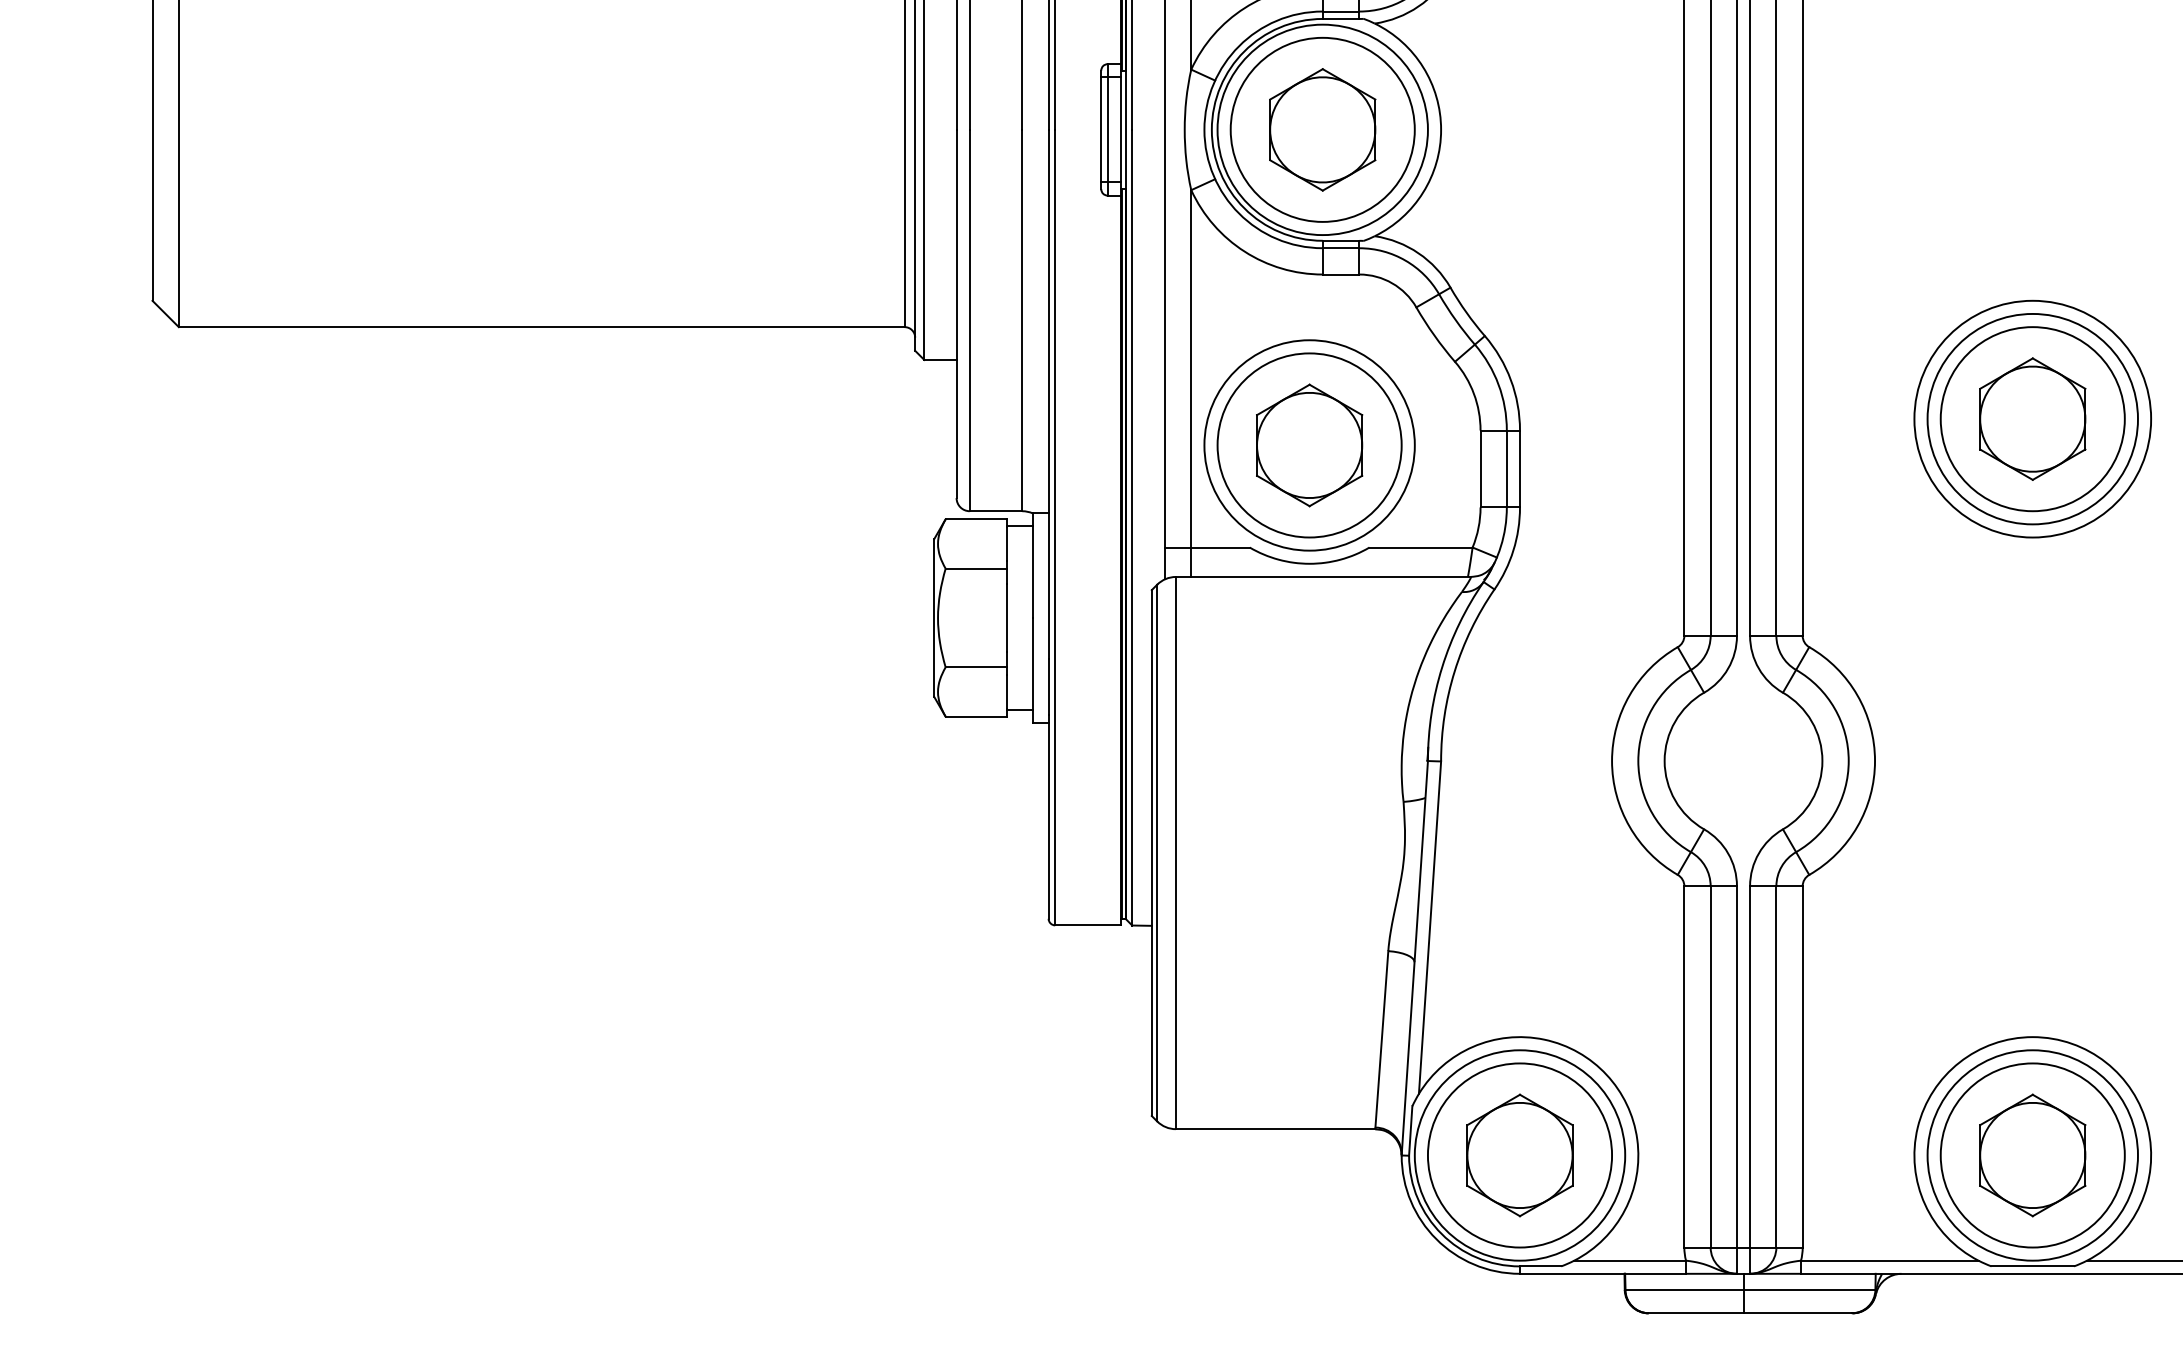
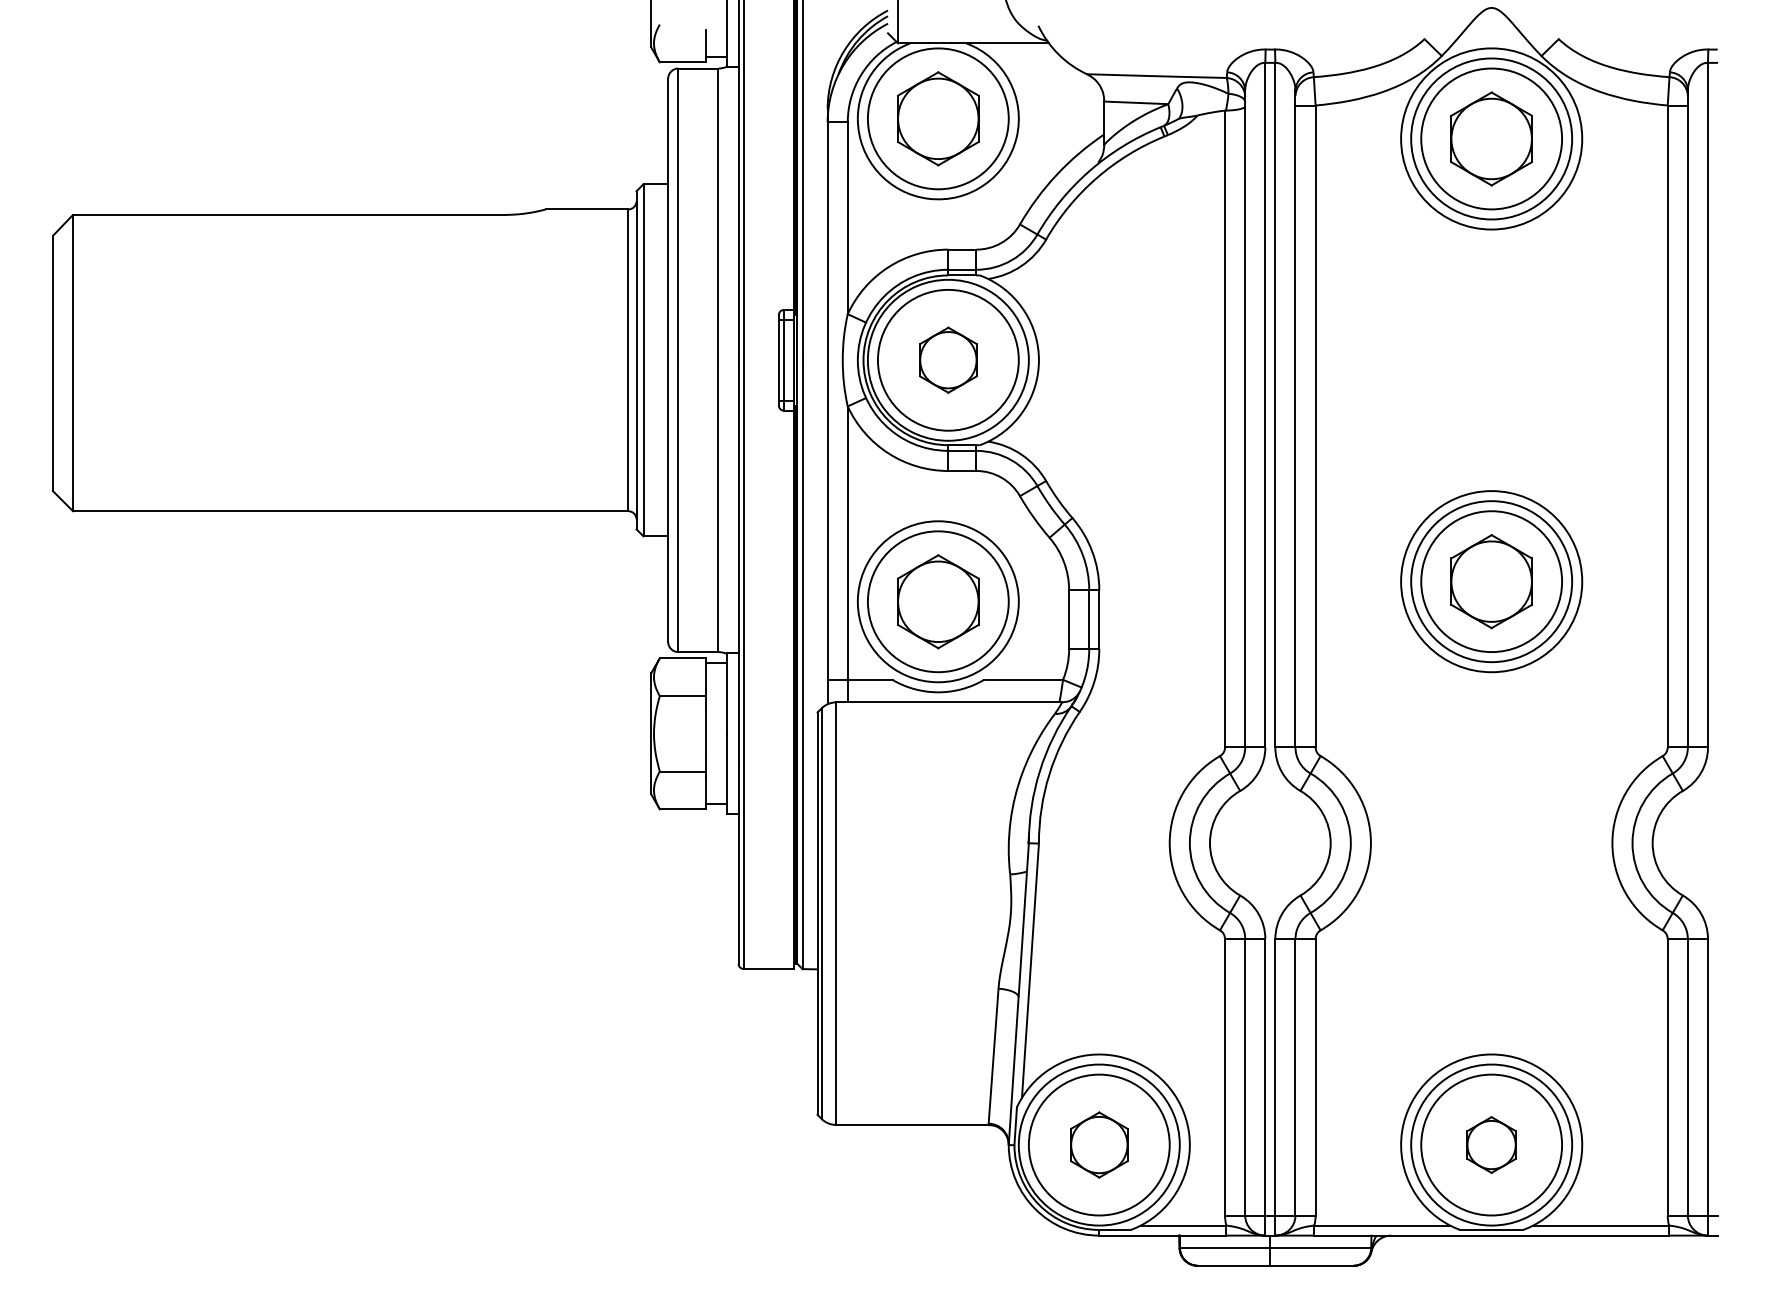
part: (1322, 128) -> (948, 359), size x0.7
part: (1520, 1154) -> (1099, 1144), size x0.7
part: (2032, 1154) -> (1491, 1144), size x0.6

